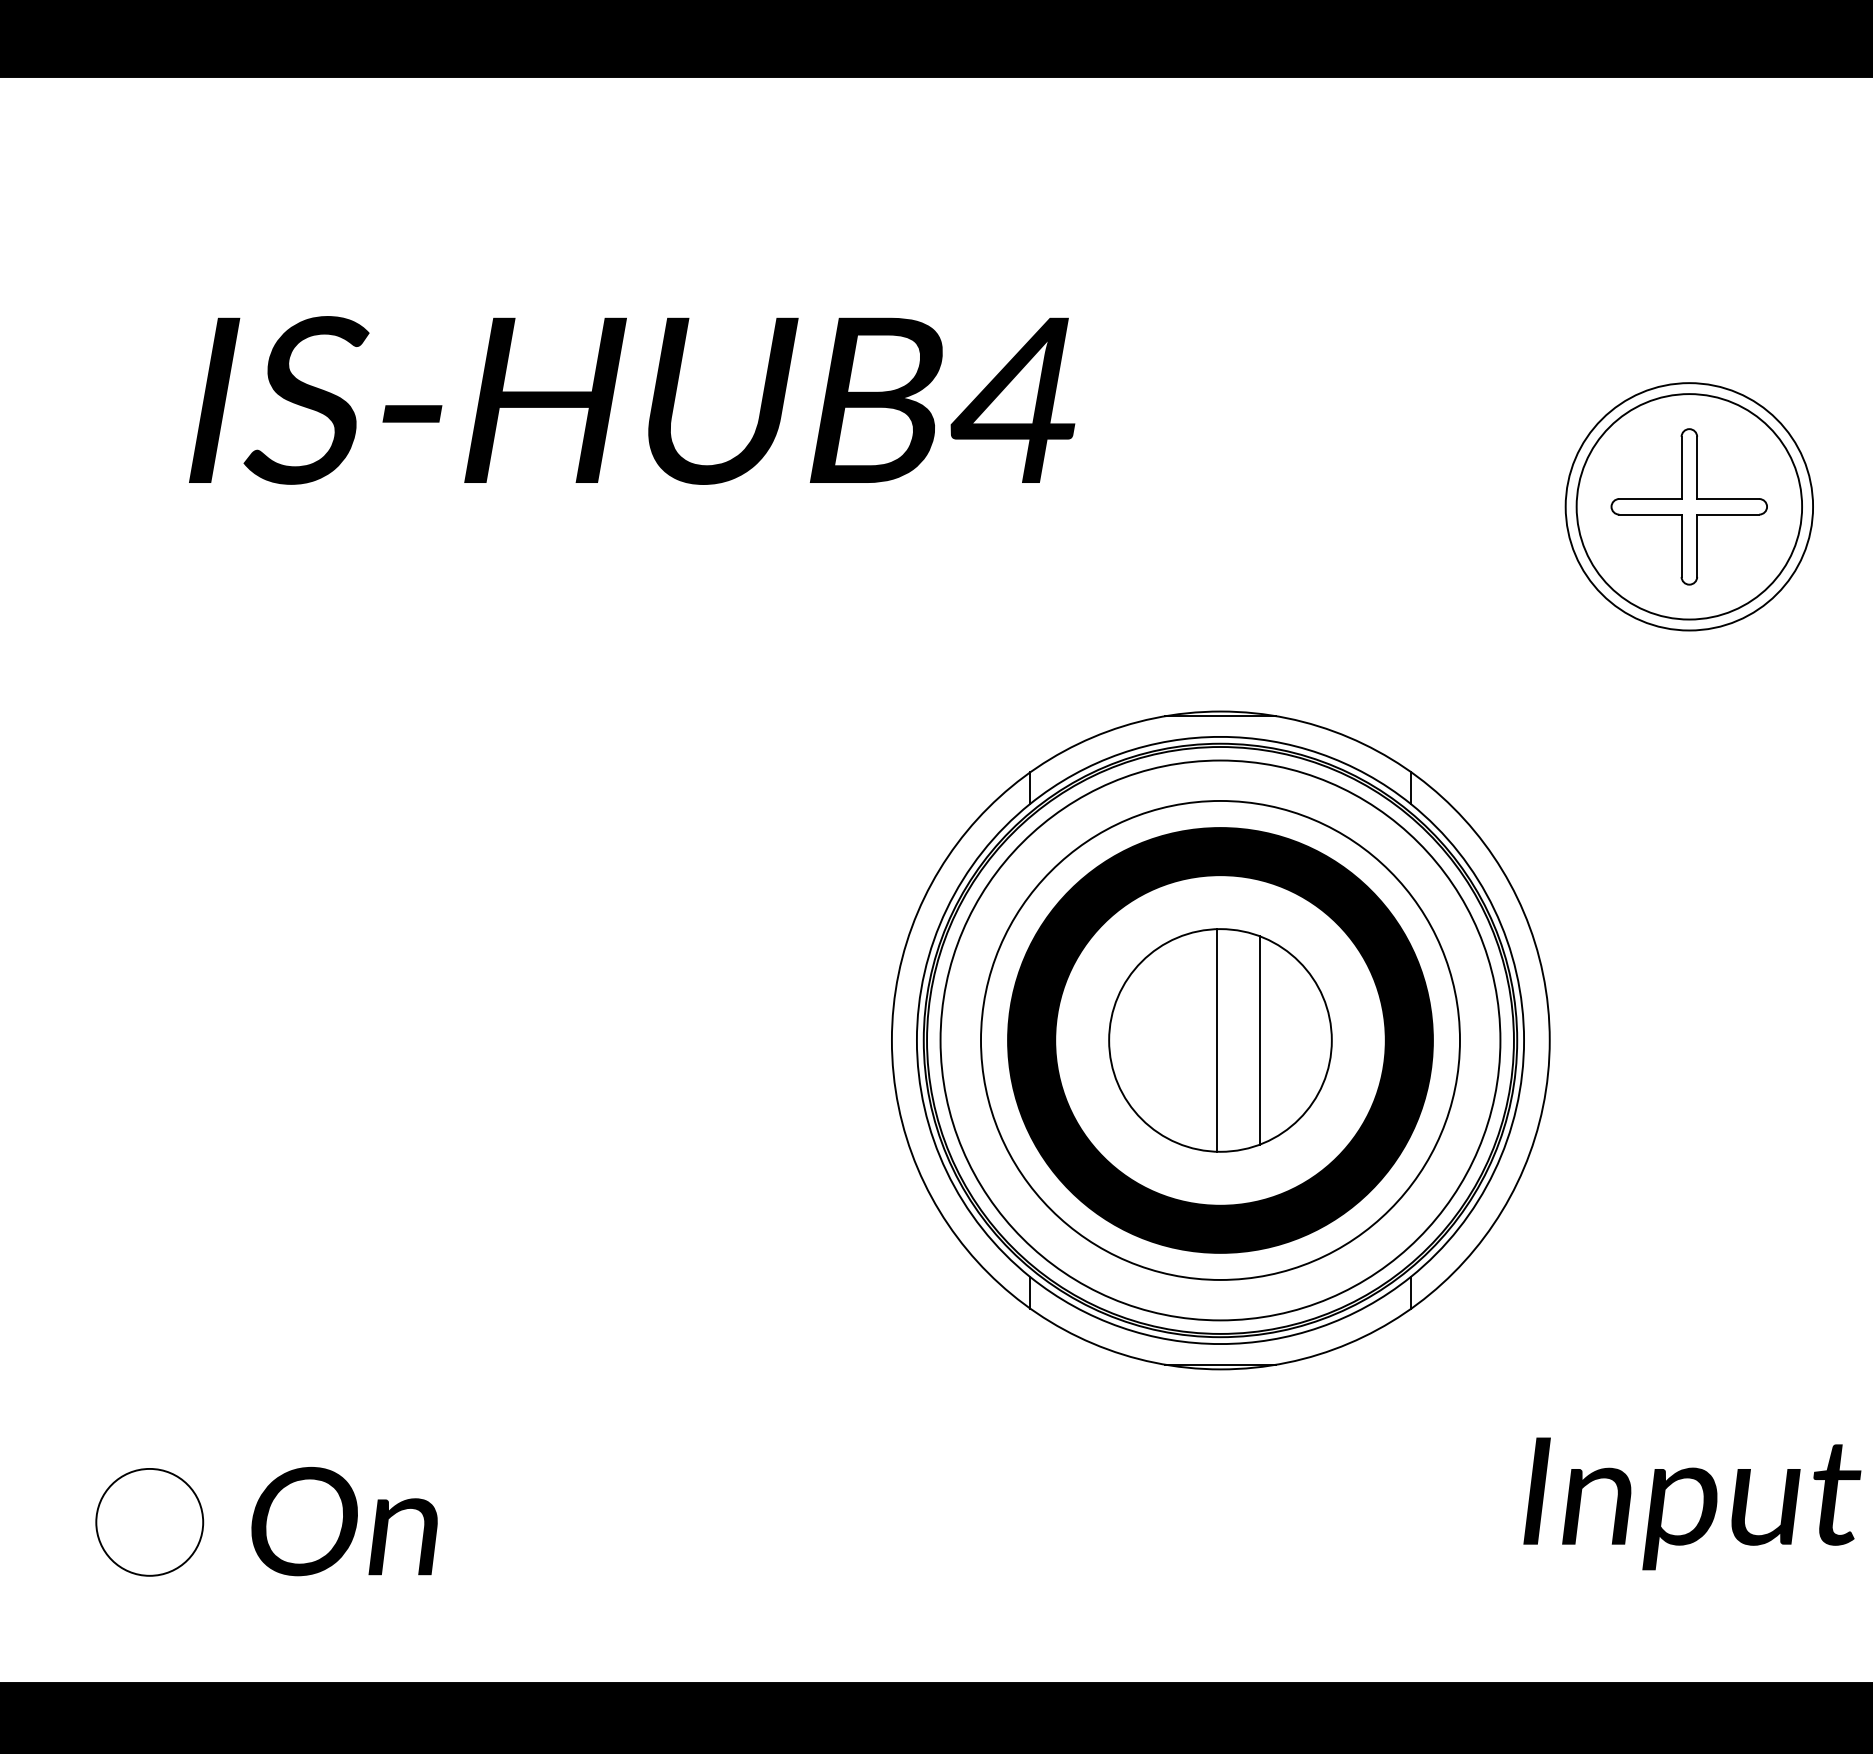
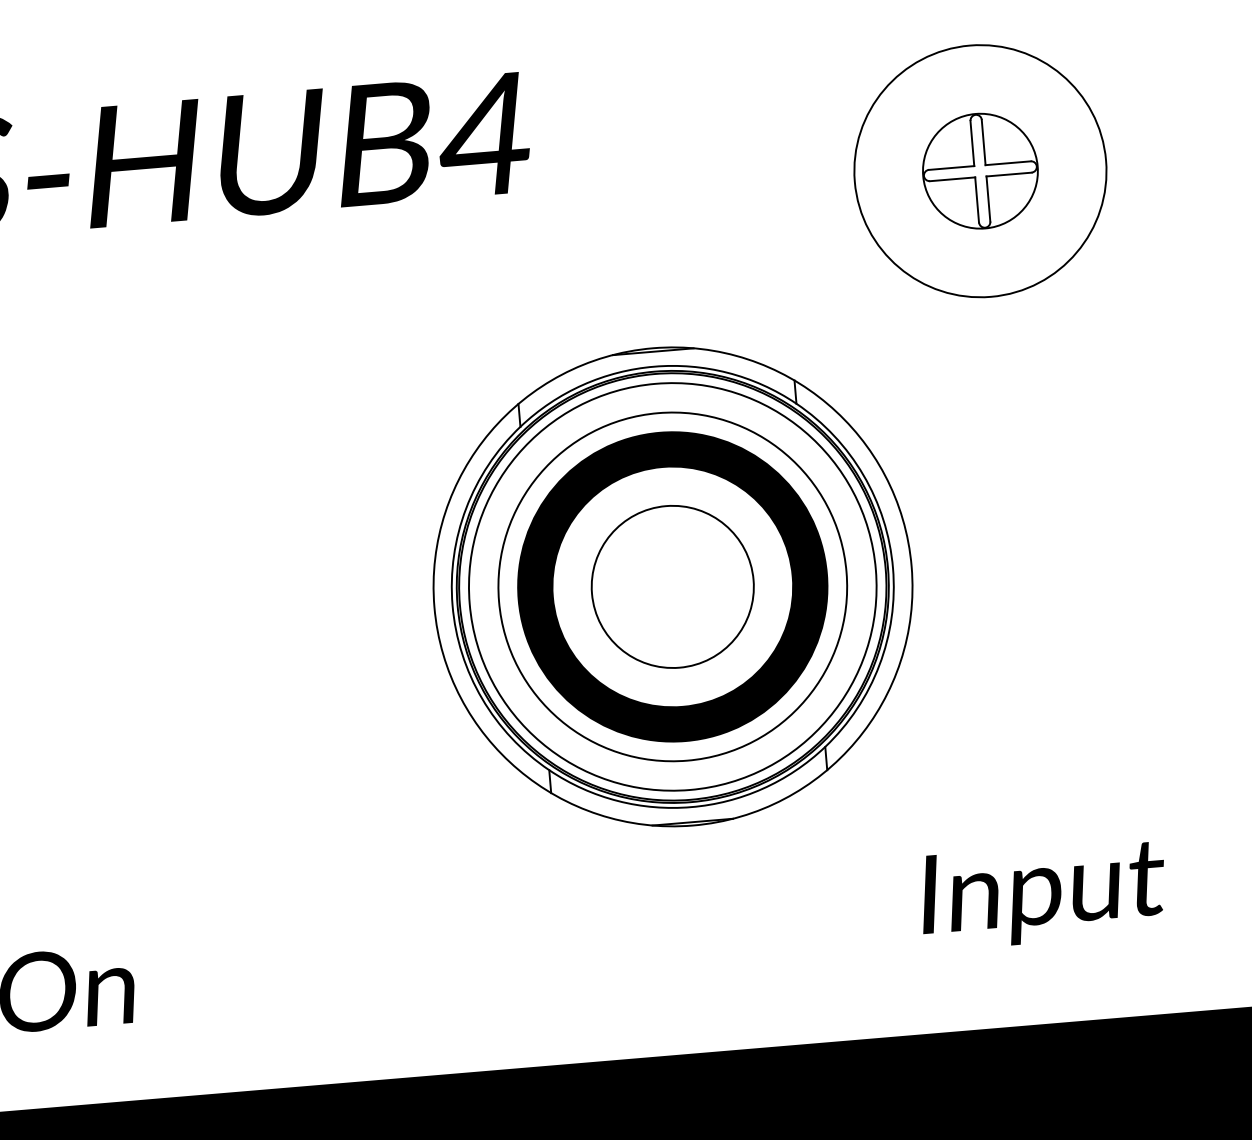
circle: (1689, 506) -> (980, 170), size x0.7
circle: (1689, 506) -> (980, 170), size x1.4
line: (1217, 1040) -> (670, 587), removed
line: (1260, 1040) -> (701, 584), removed

